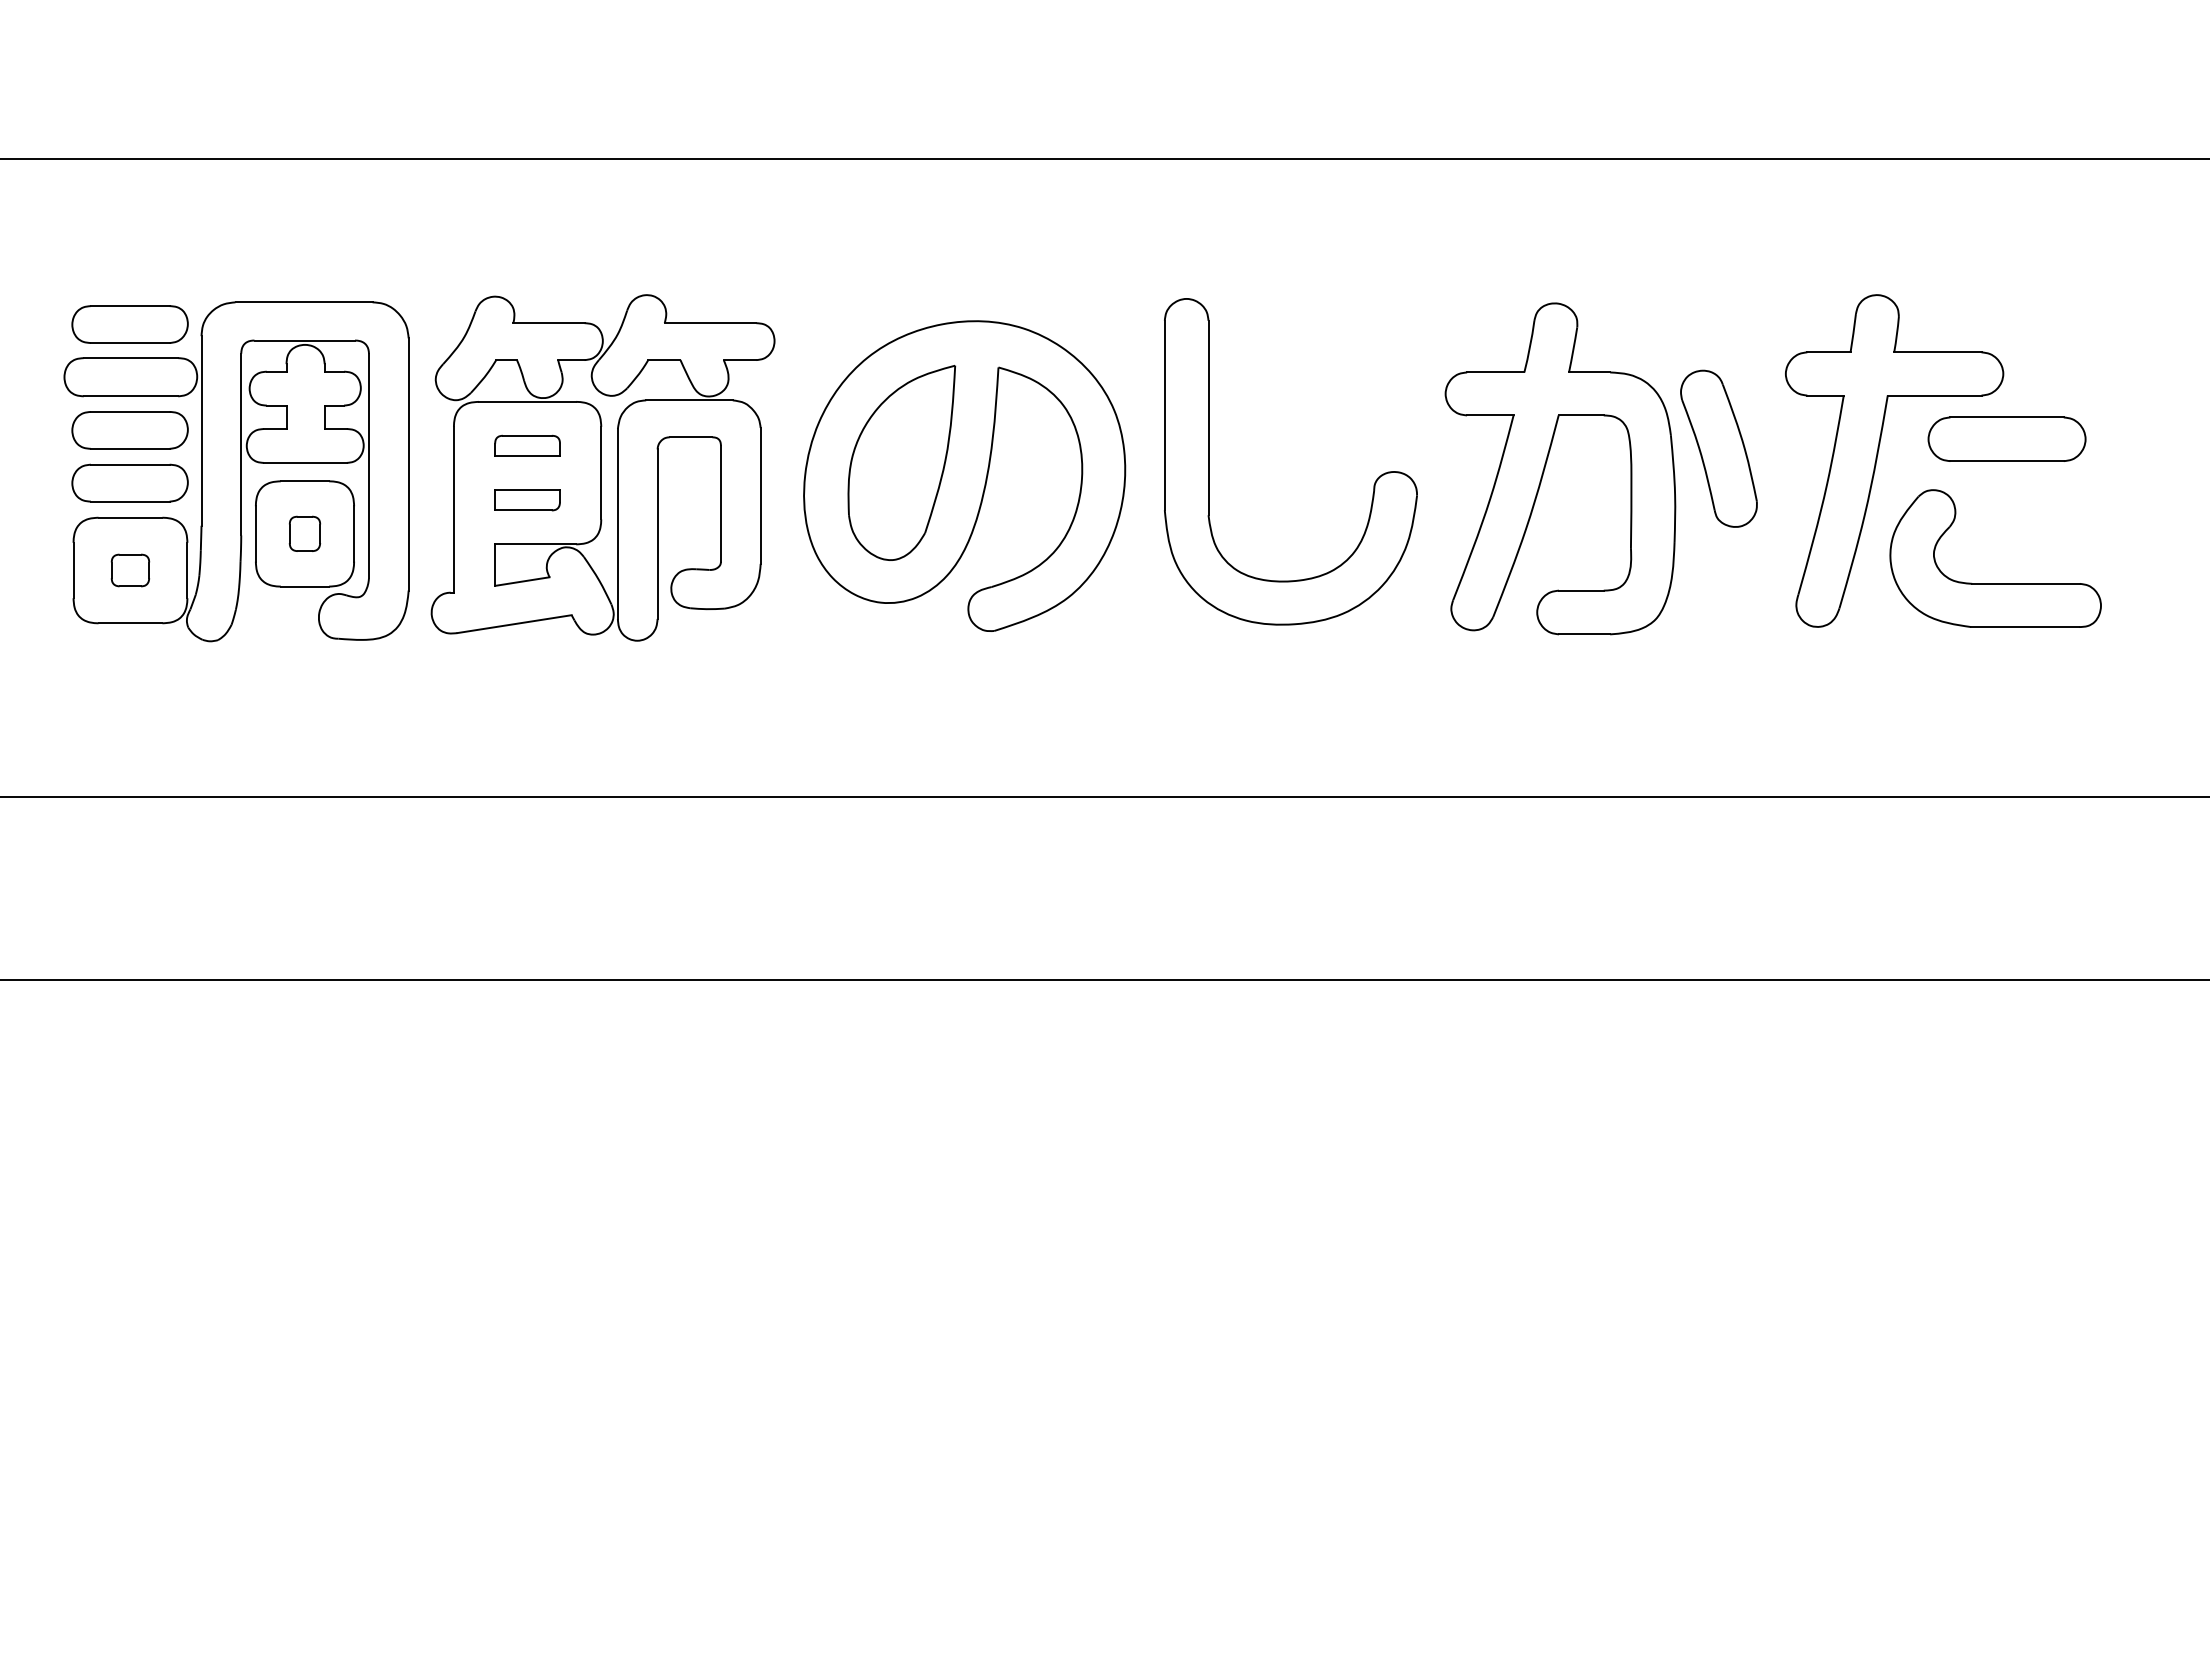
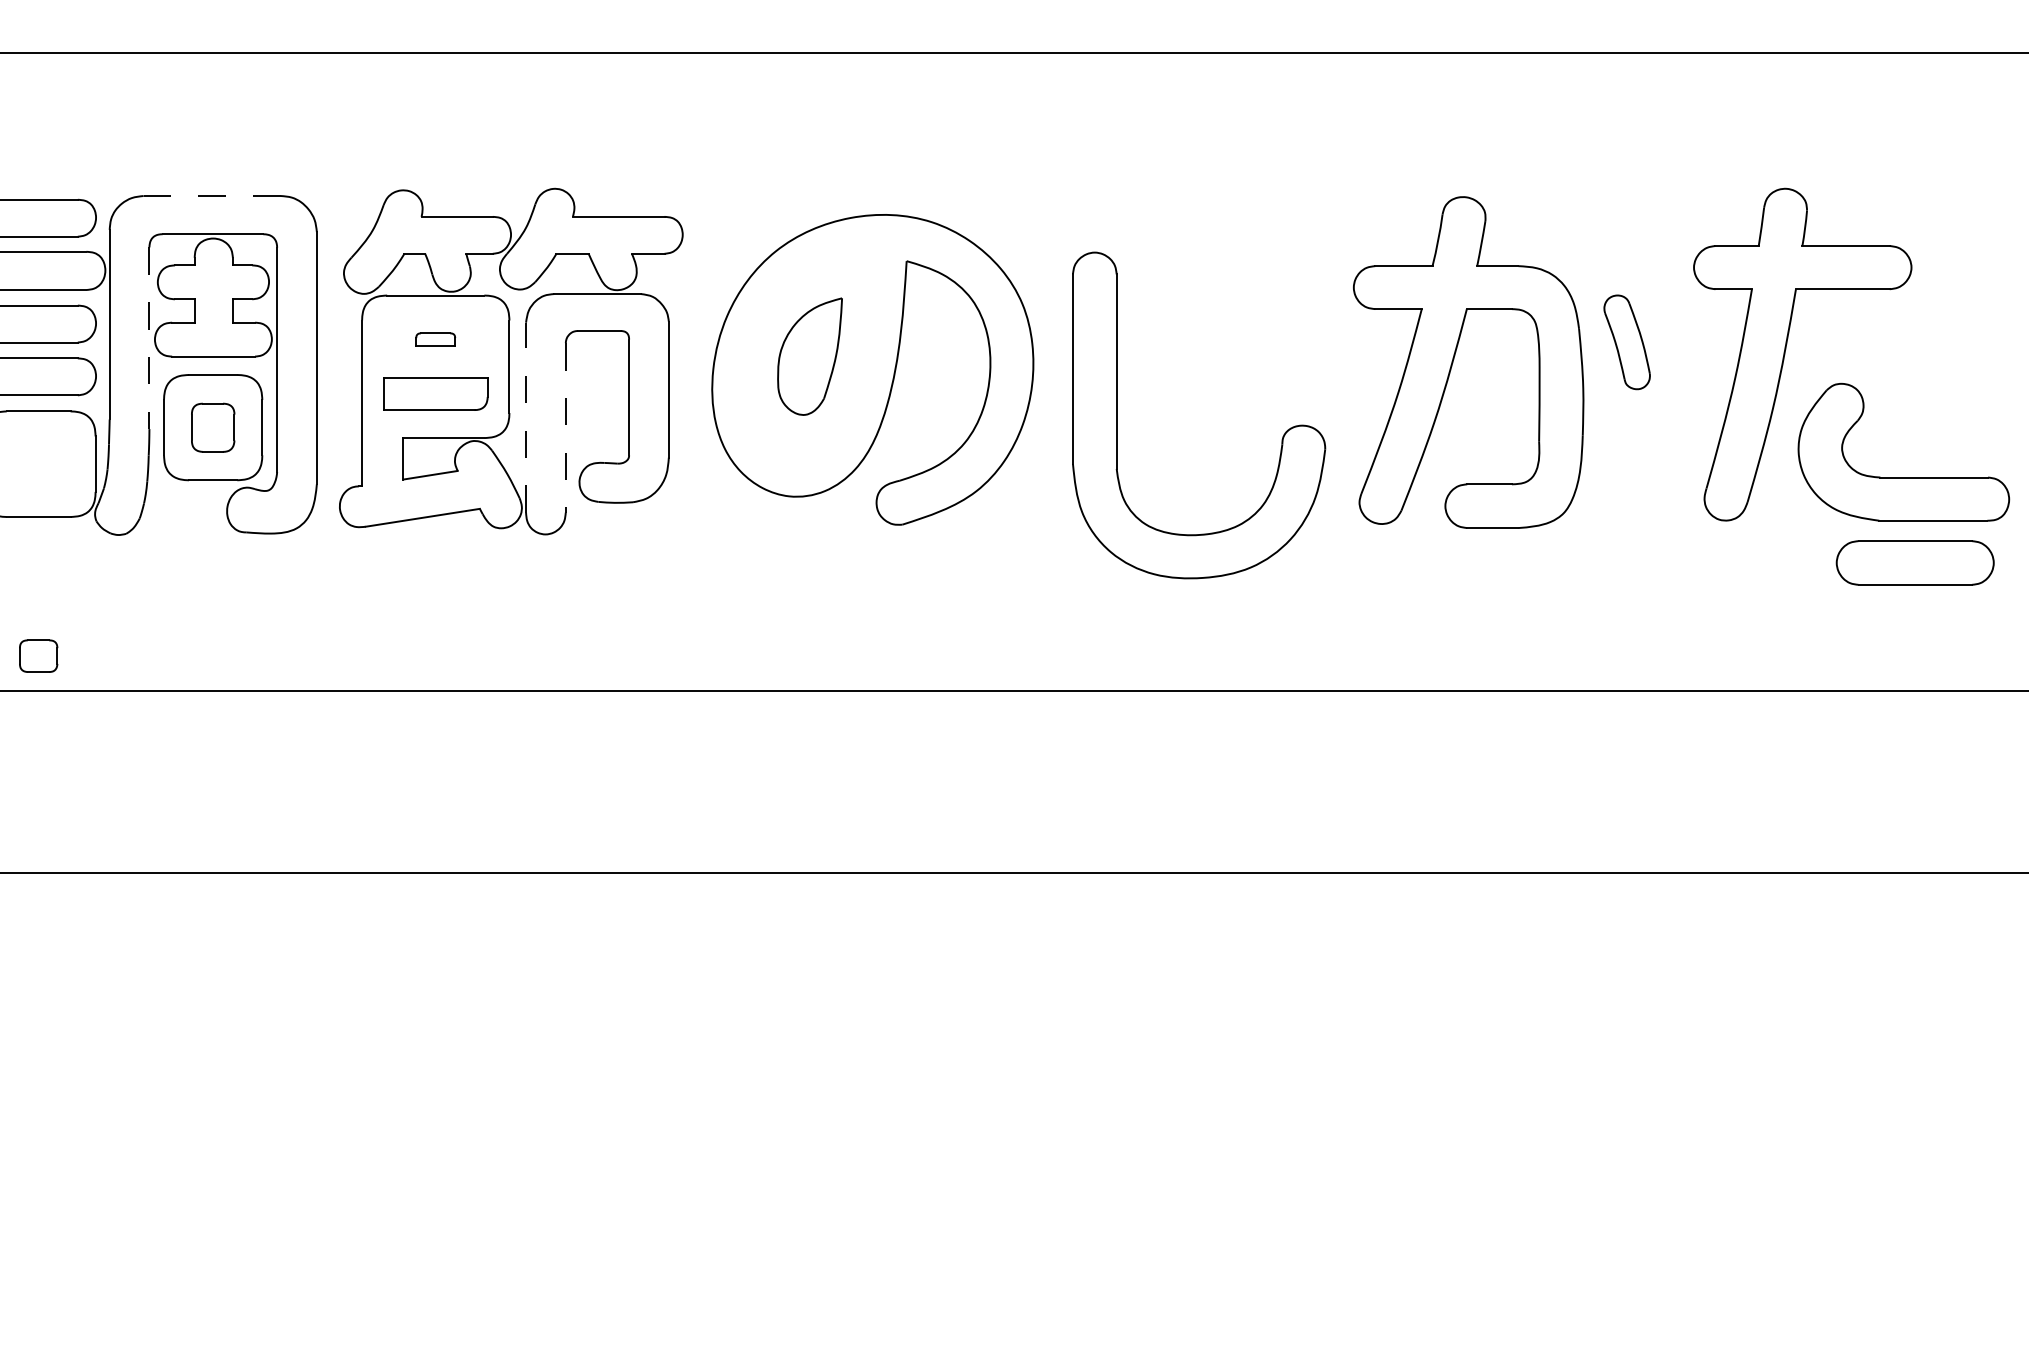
line: (304, 302) -> (212, 196), solid -> dashed
part: (2006, 438) -> (1914, 562), moved
line: (241, 444) -> (149, 338), solid -> dashed
part: (527, 445) -> (435, 339), size x0.6
part: (1718, 448) -> (1626, 342), size x0.6
part: (1209, 461) -> (1117, 415), moved
part: (901, 462) -> (809, 356), size x0.6
part: (527, 500) -> (435, 394), size x1.6
line: (617, 524) -> (525, 418), solid -> dashed
part: (304, 533) -> (212, 427), size x1.4
line: (657, 534) -> (565, 428), solid -> dashed
part: (130, 570) -> (38, 656), moved

